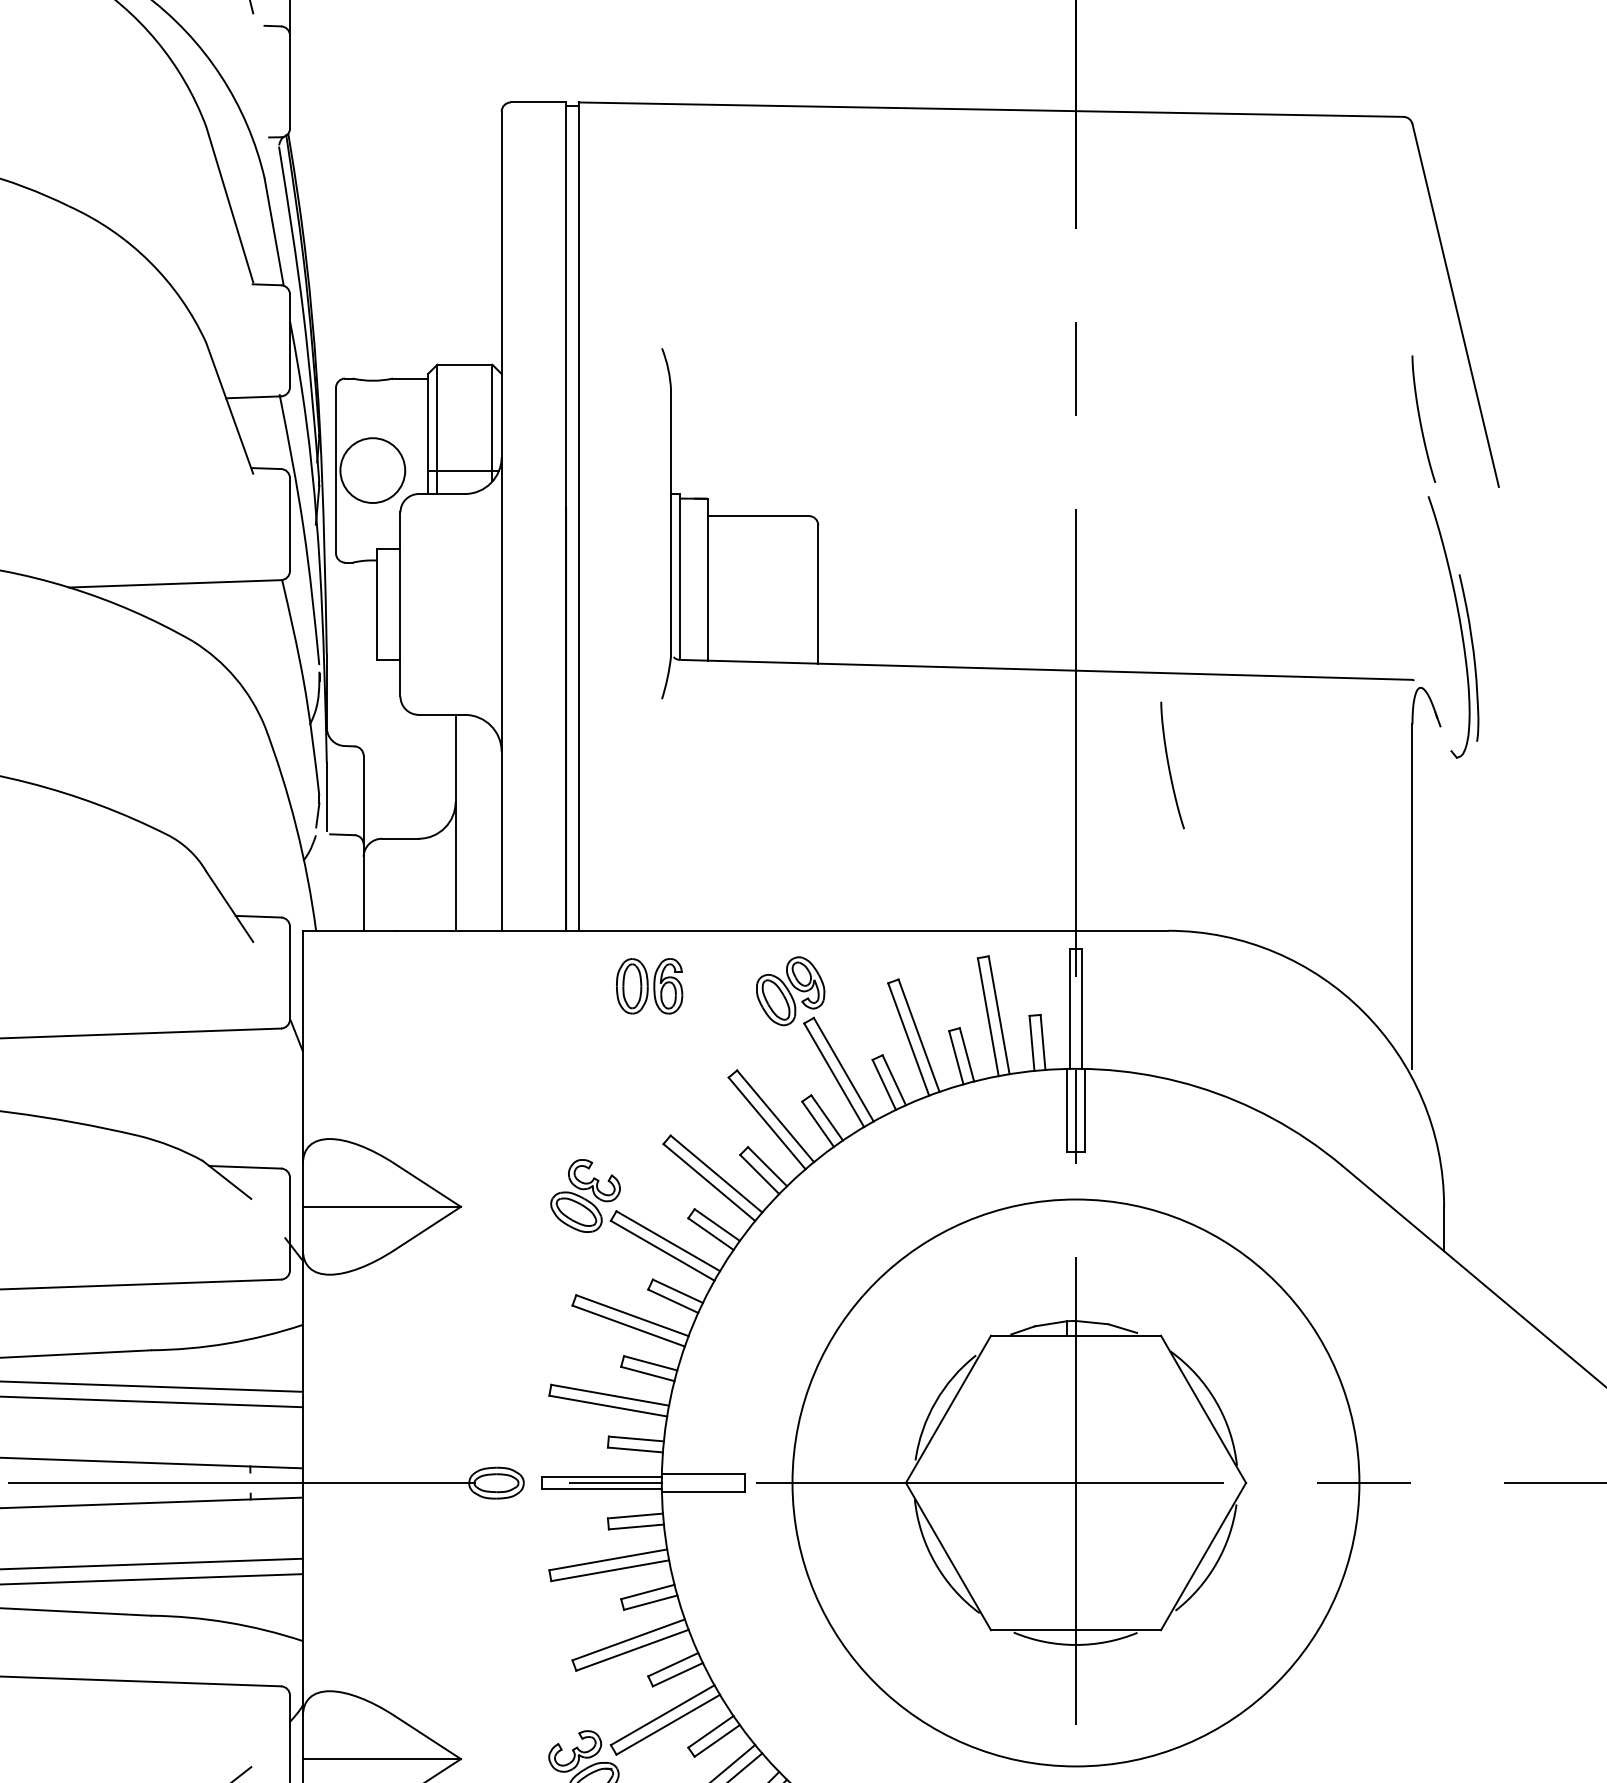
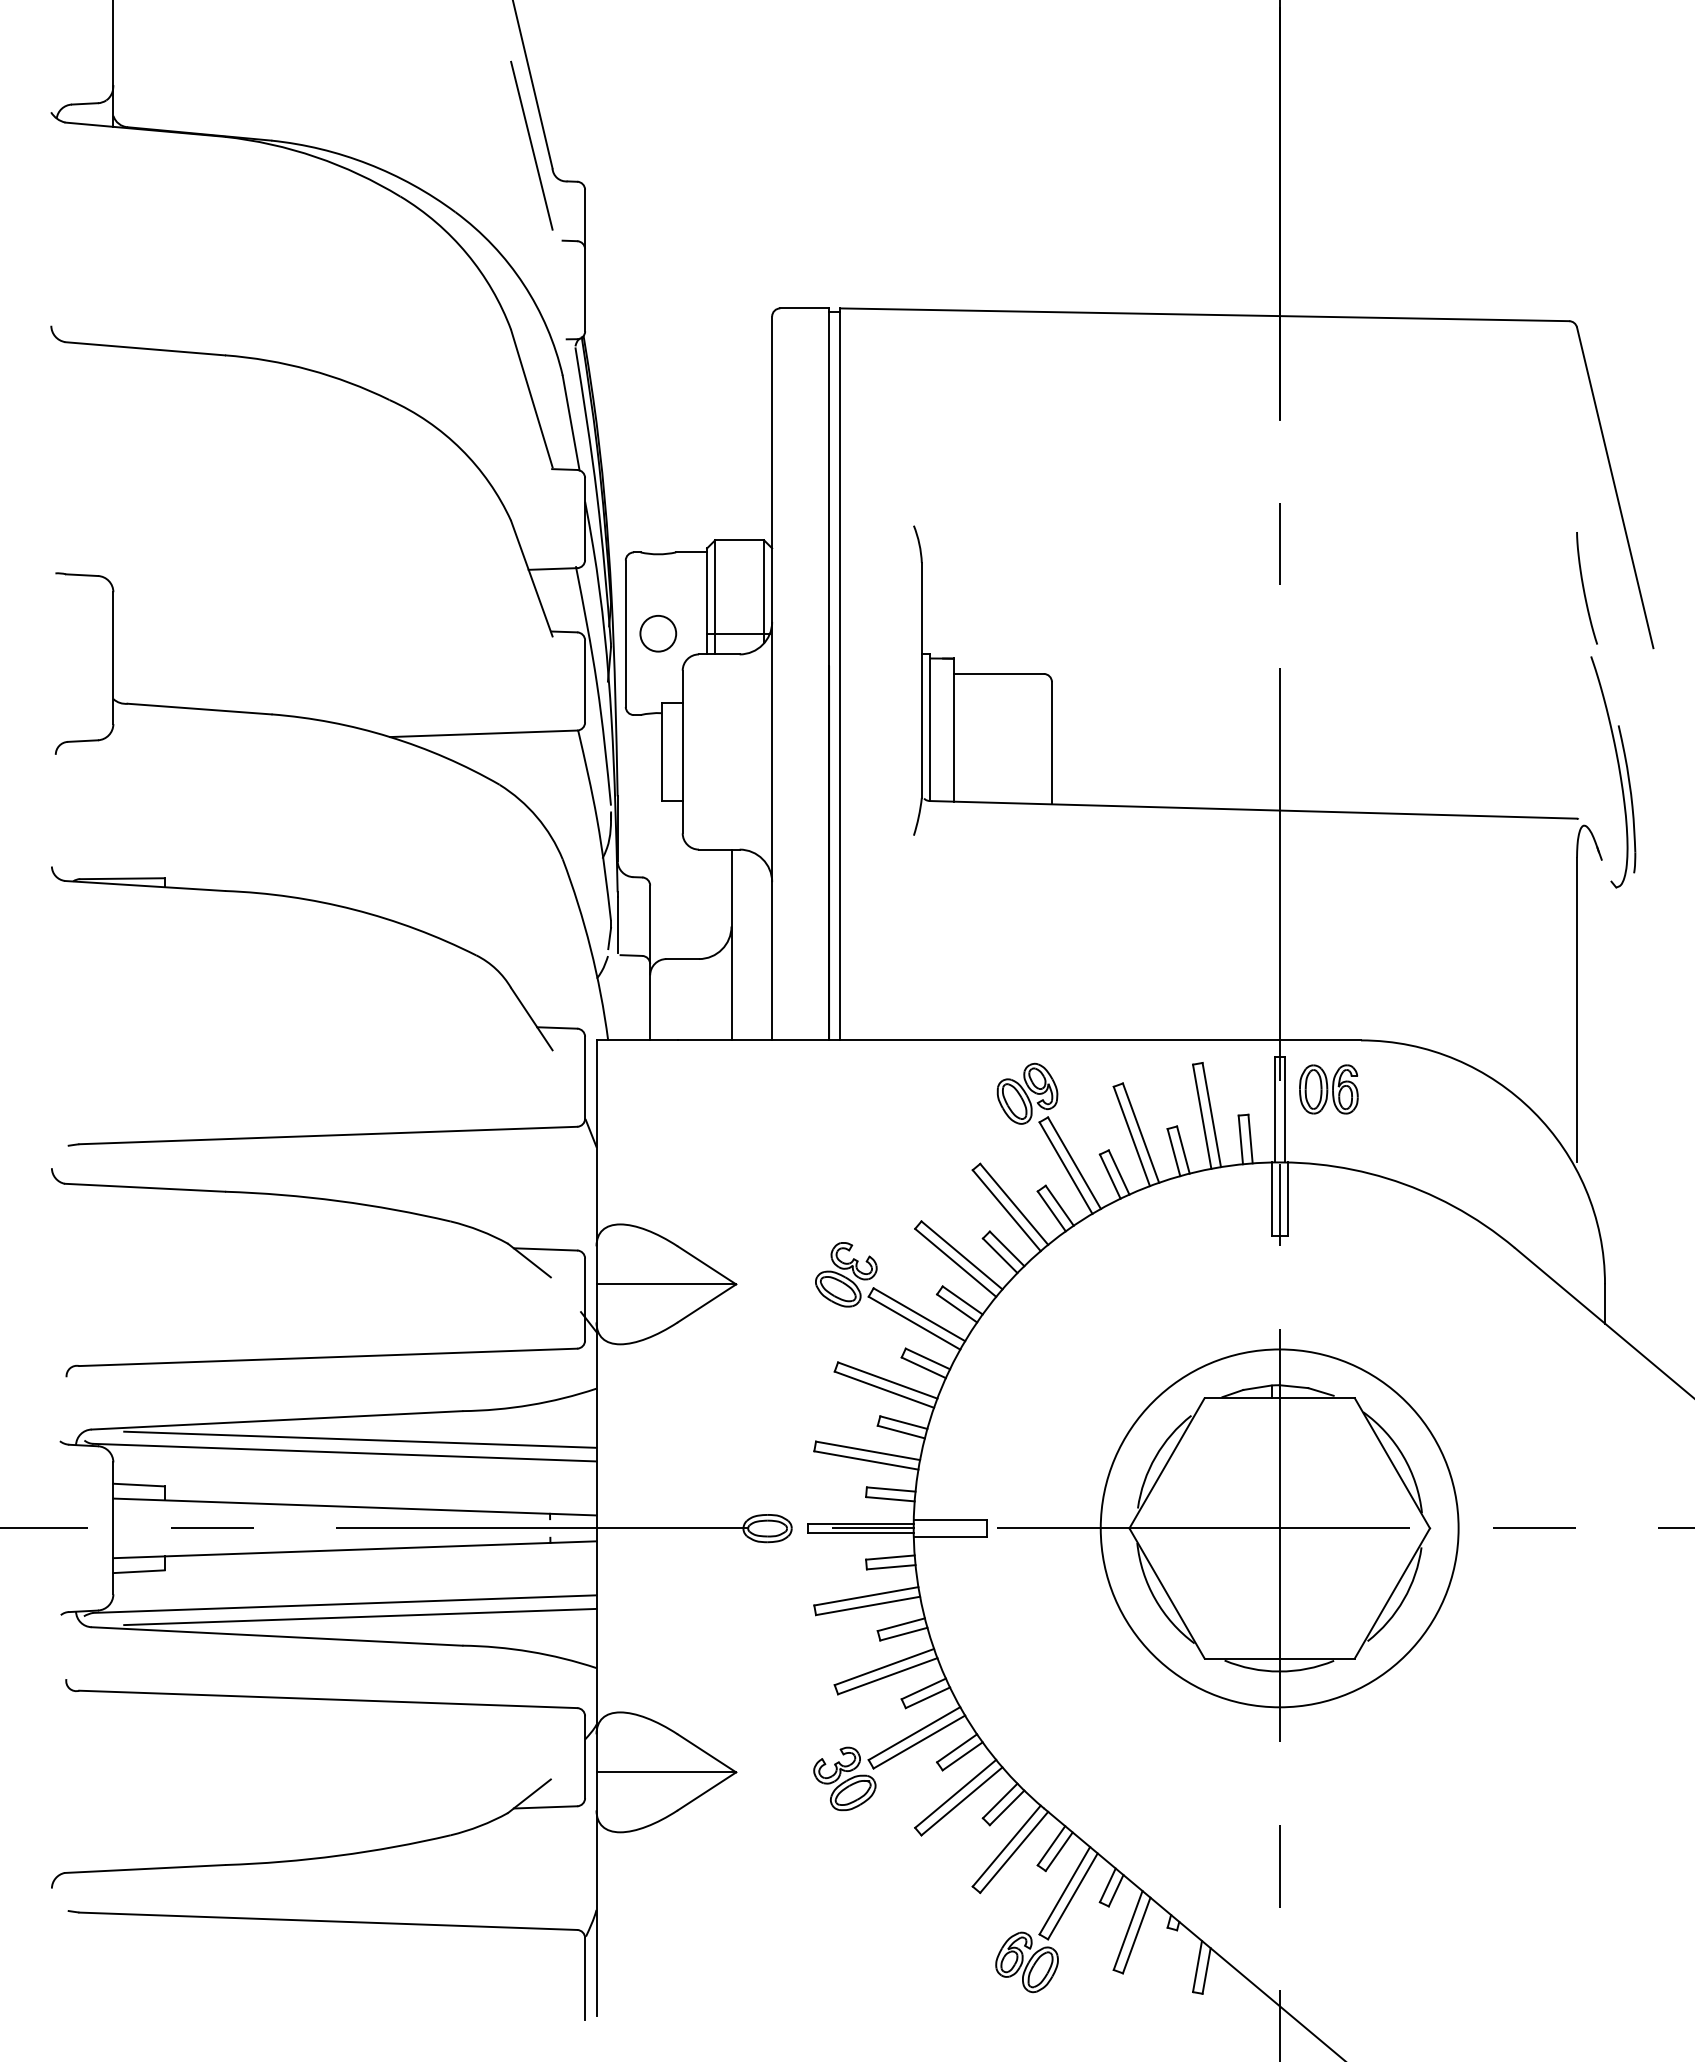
circle: (373, 470) -> (658, 633), size x0.62
curve: (1169, 765) -> (1362, 894), removed
part: (649, 986) -> (1328, 1089), moved
circle: (1075, 1483) -> (1279, 1528), size x0.71

